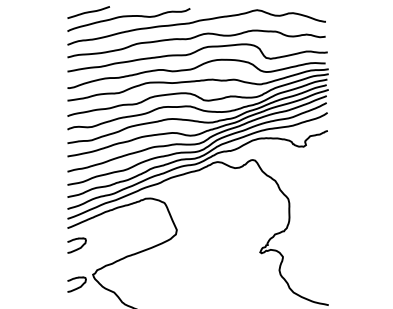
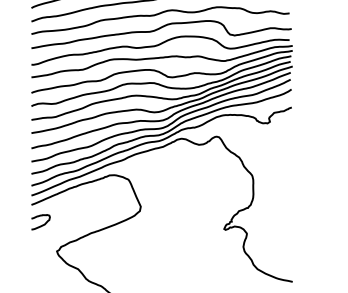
curve: (76, 287) -> (40, 264), removed

